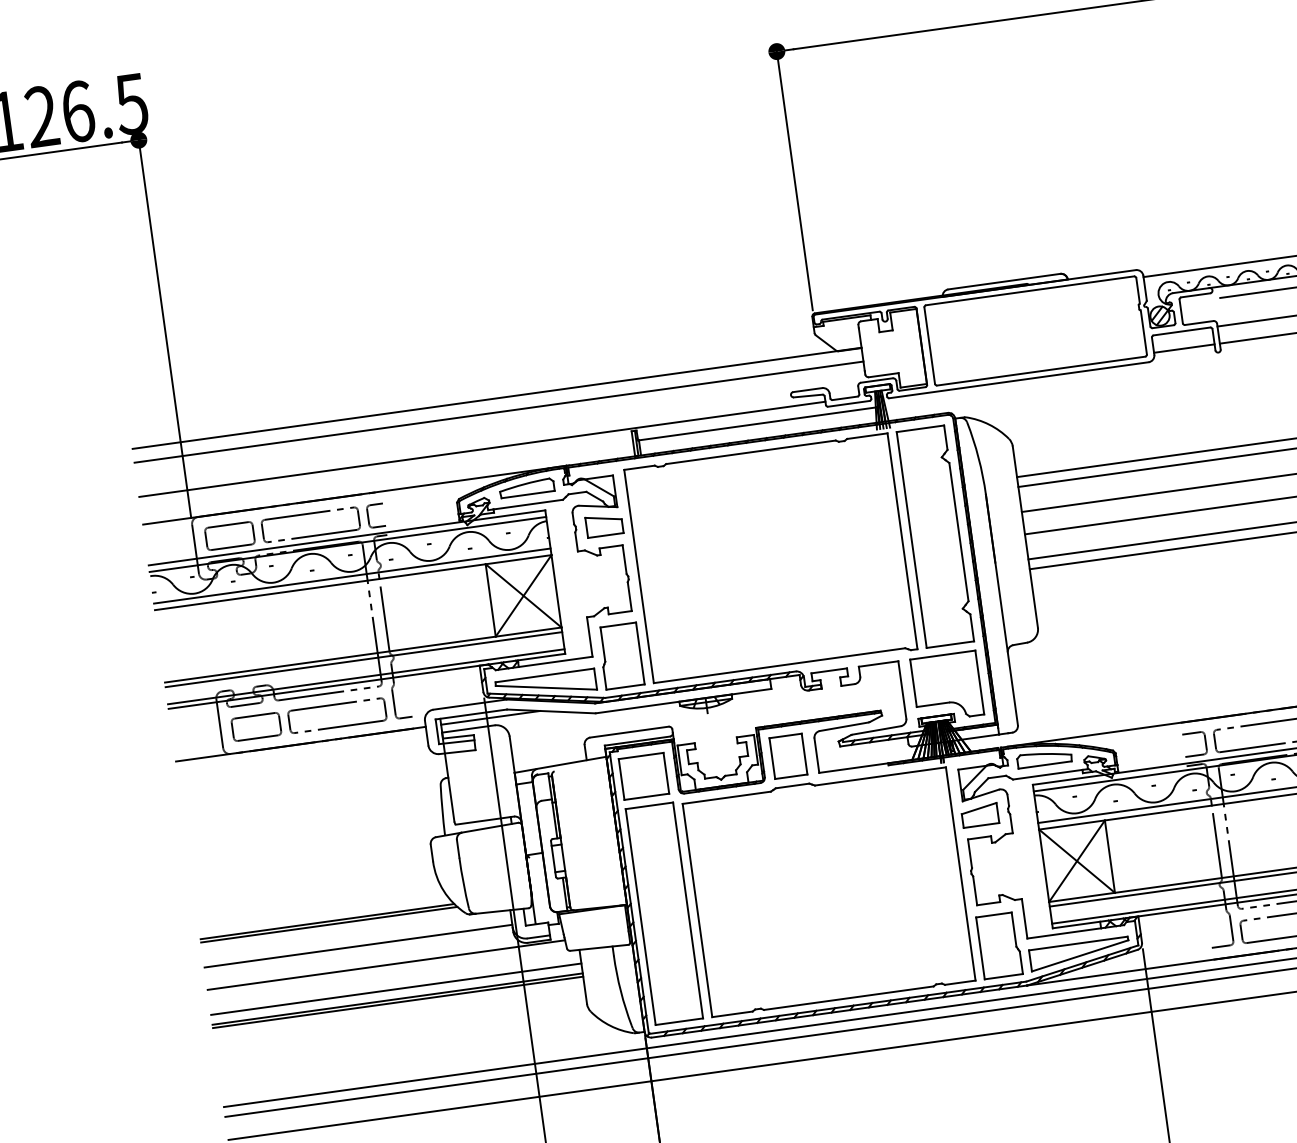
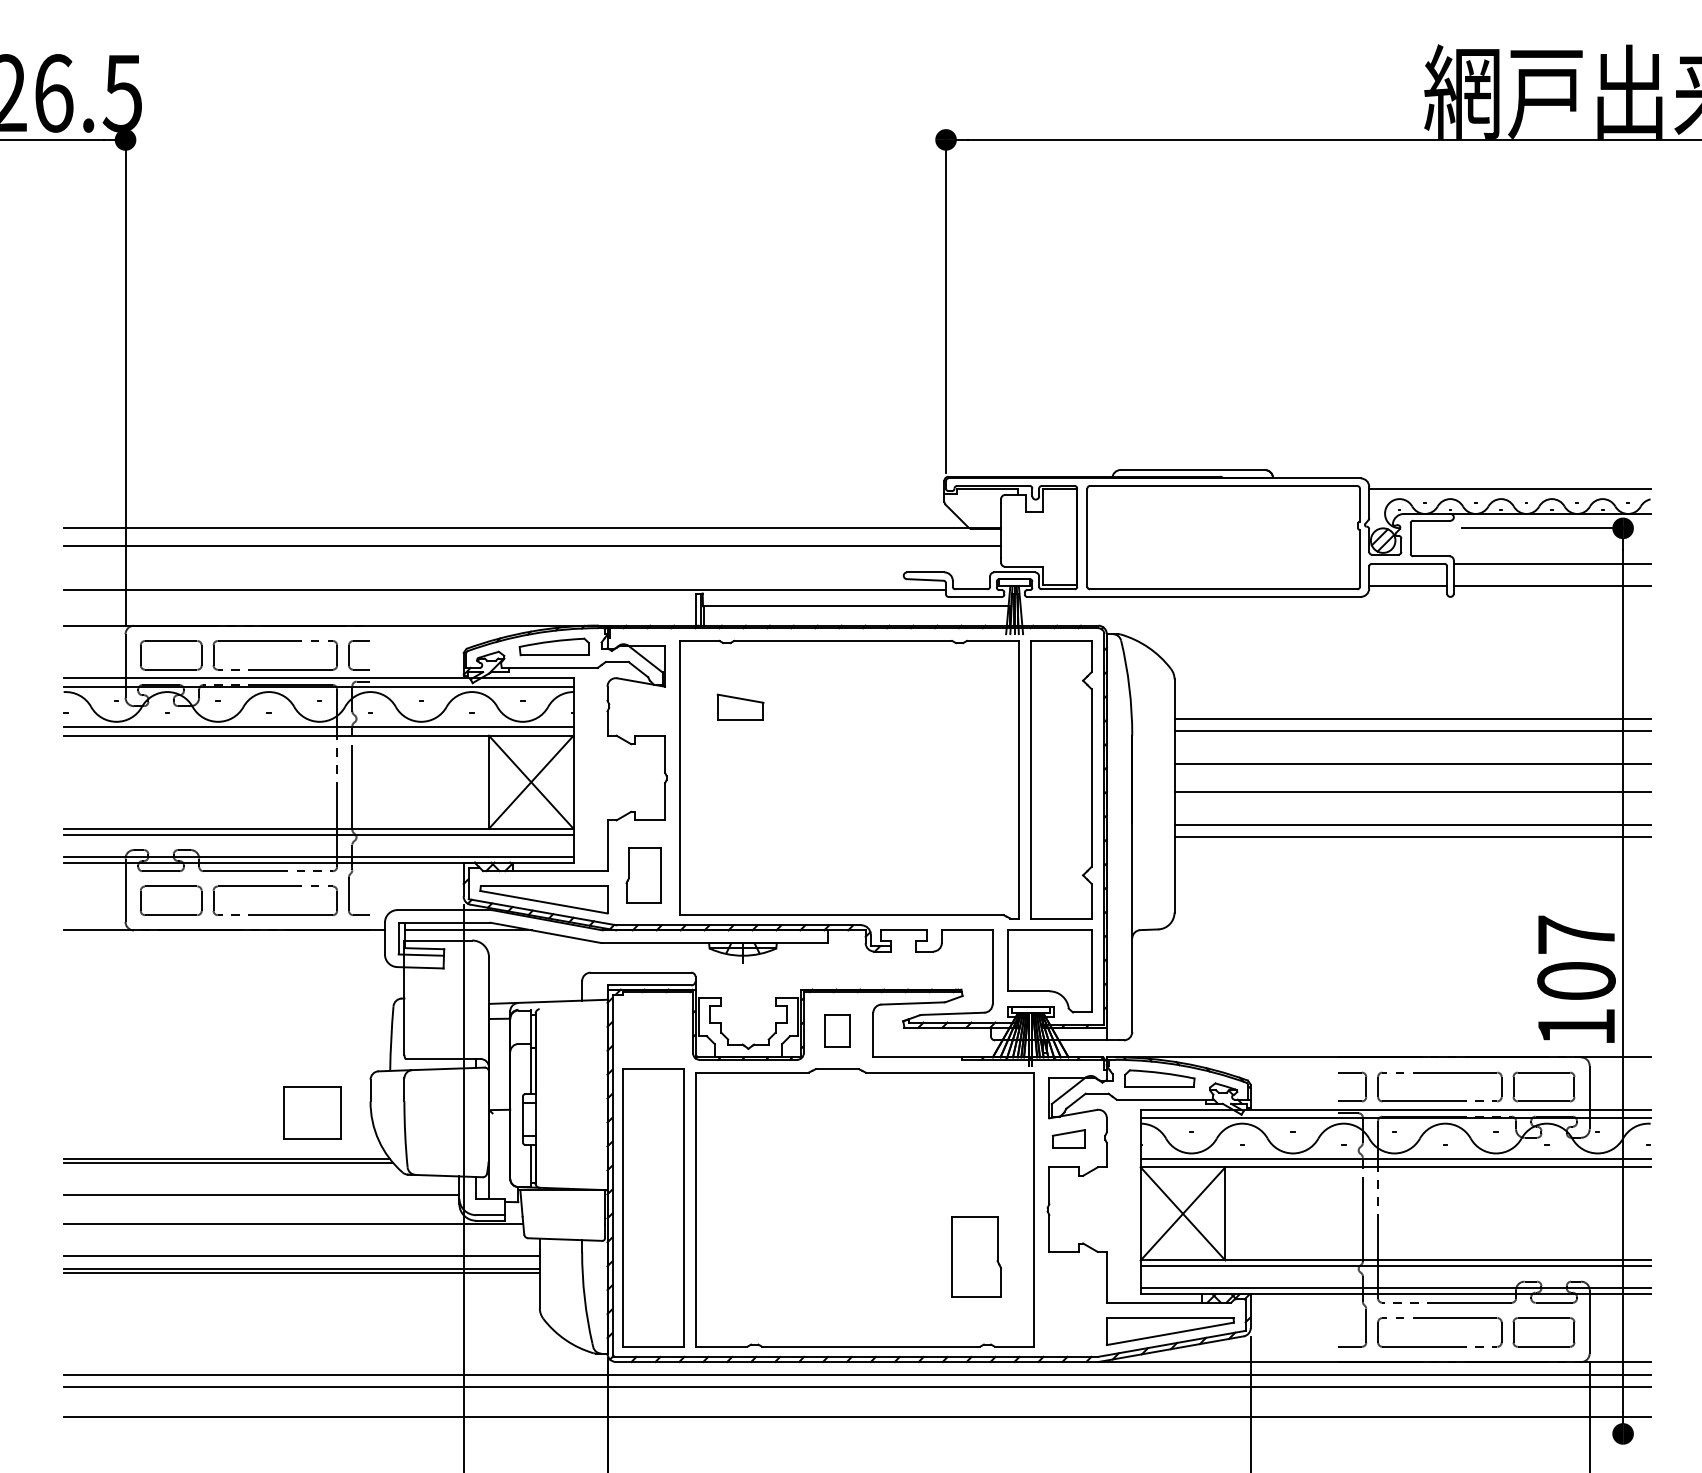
part: (604, 524) -> (740, 706), moved
part: (620, 656) -> (643, 875), size x0.7
part: (788, 755) -> (837, 1030), size x0.6
part: (643, 775) -> (312, 1112), moved
part: (979, 814) -> (1068, 1138), size x0.7
part: (999, 945) -> (976, 1256), moved

